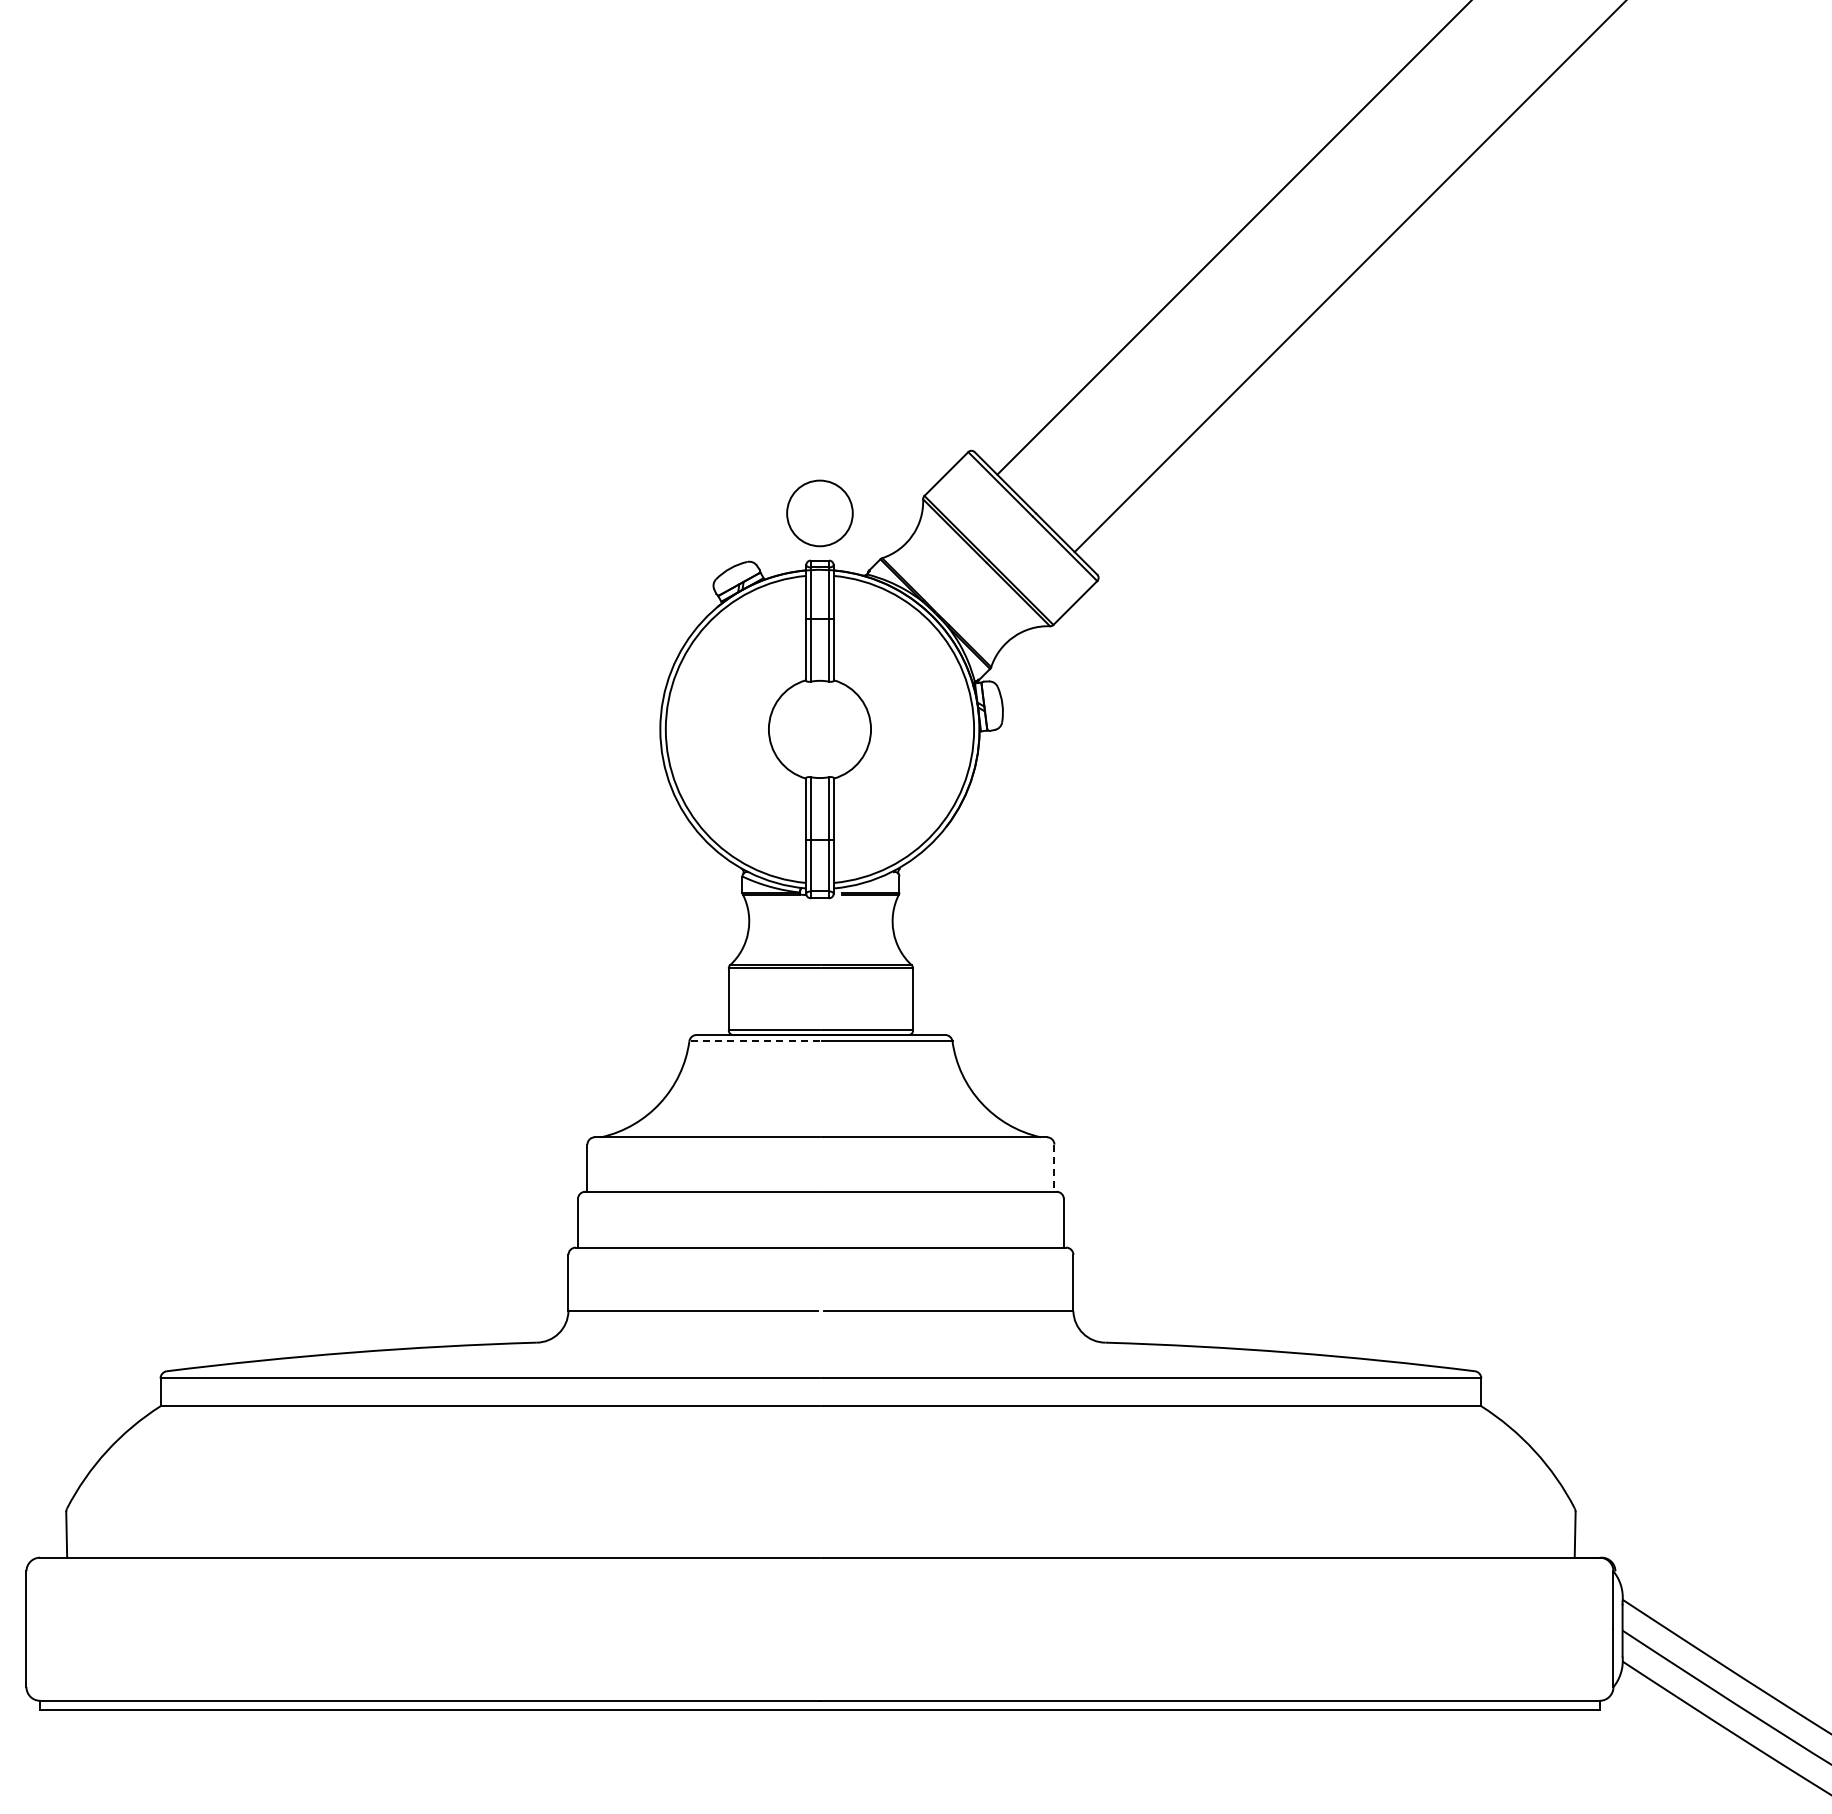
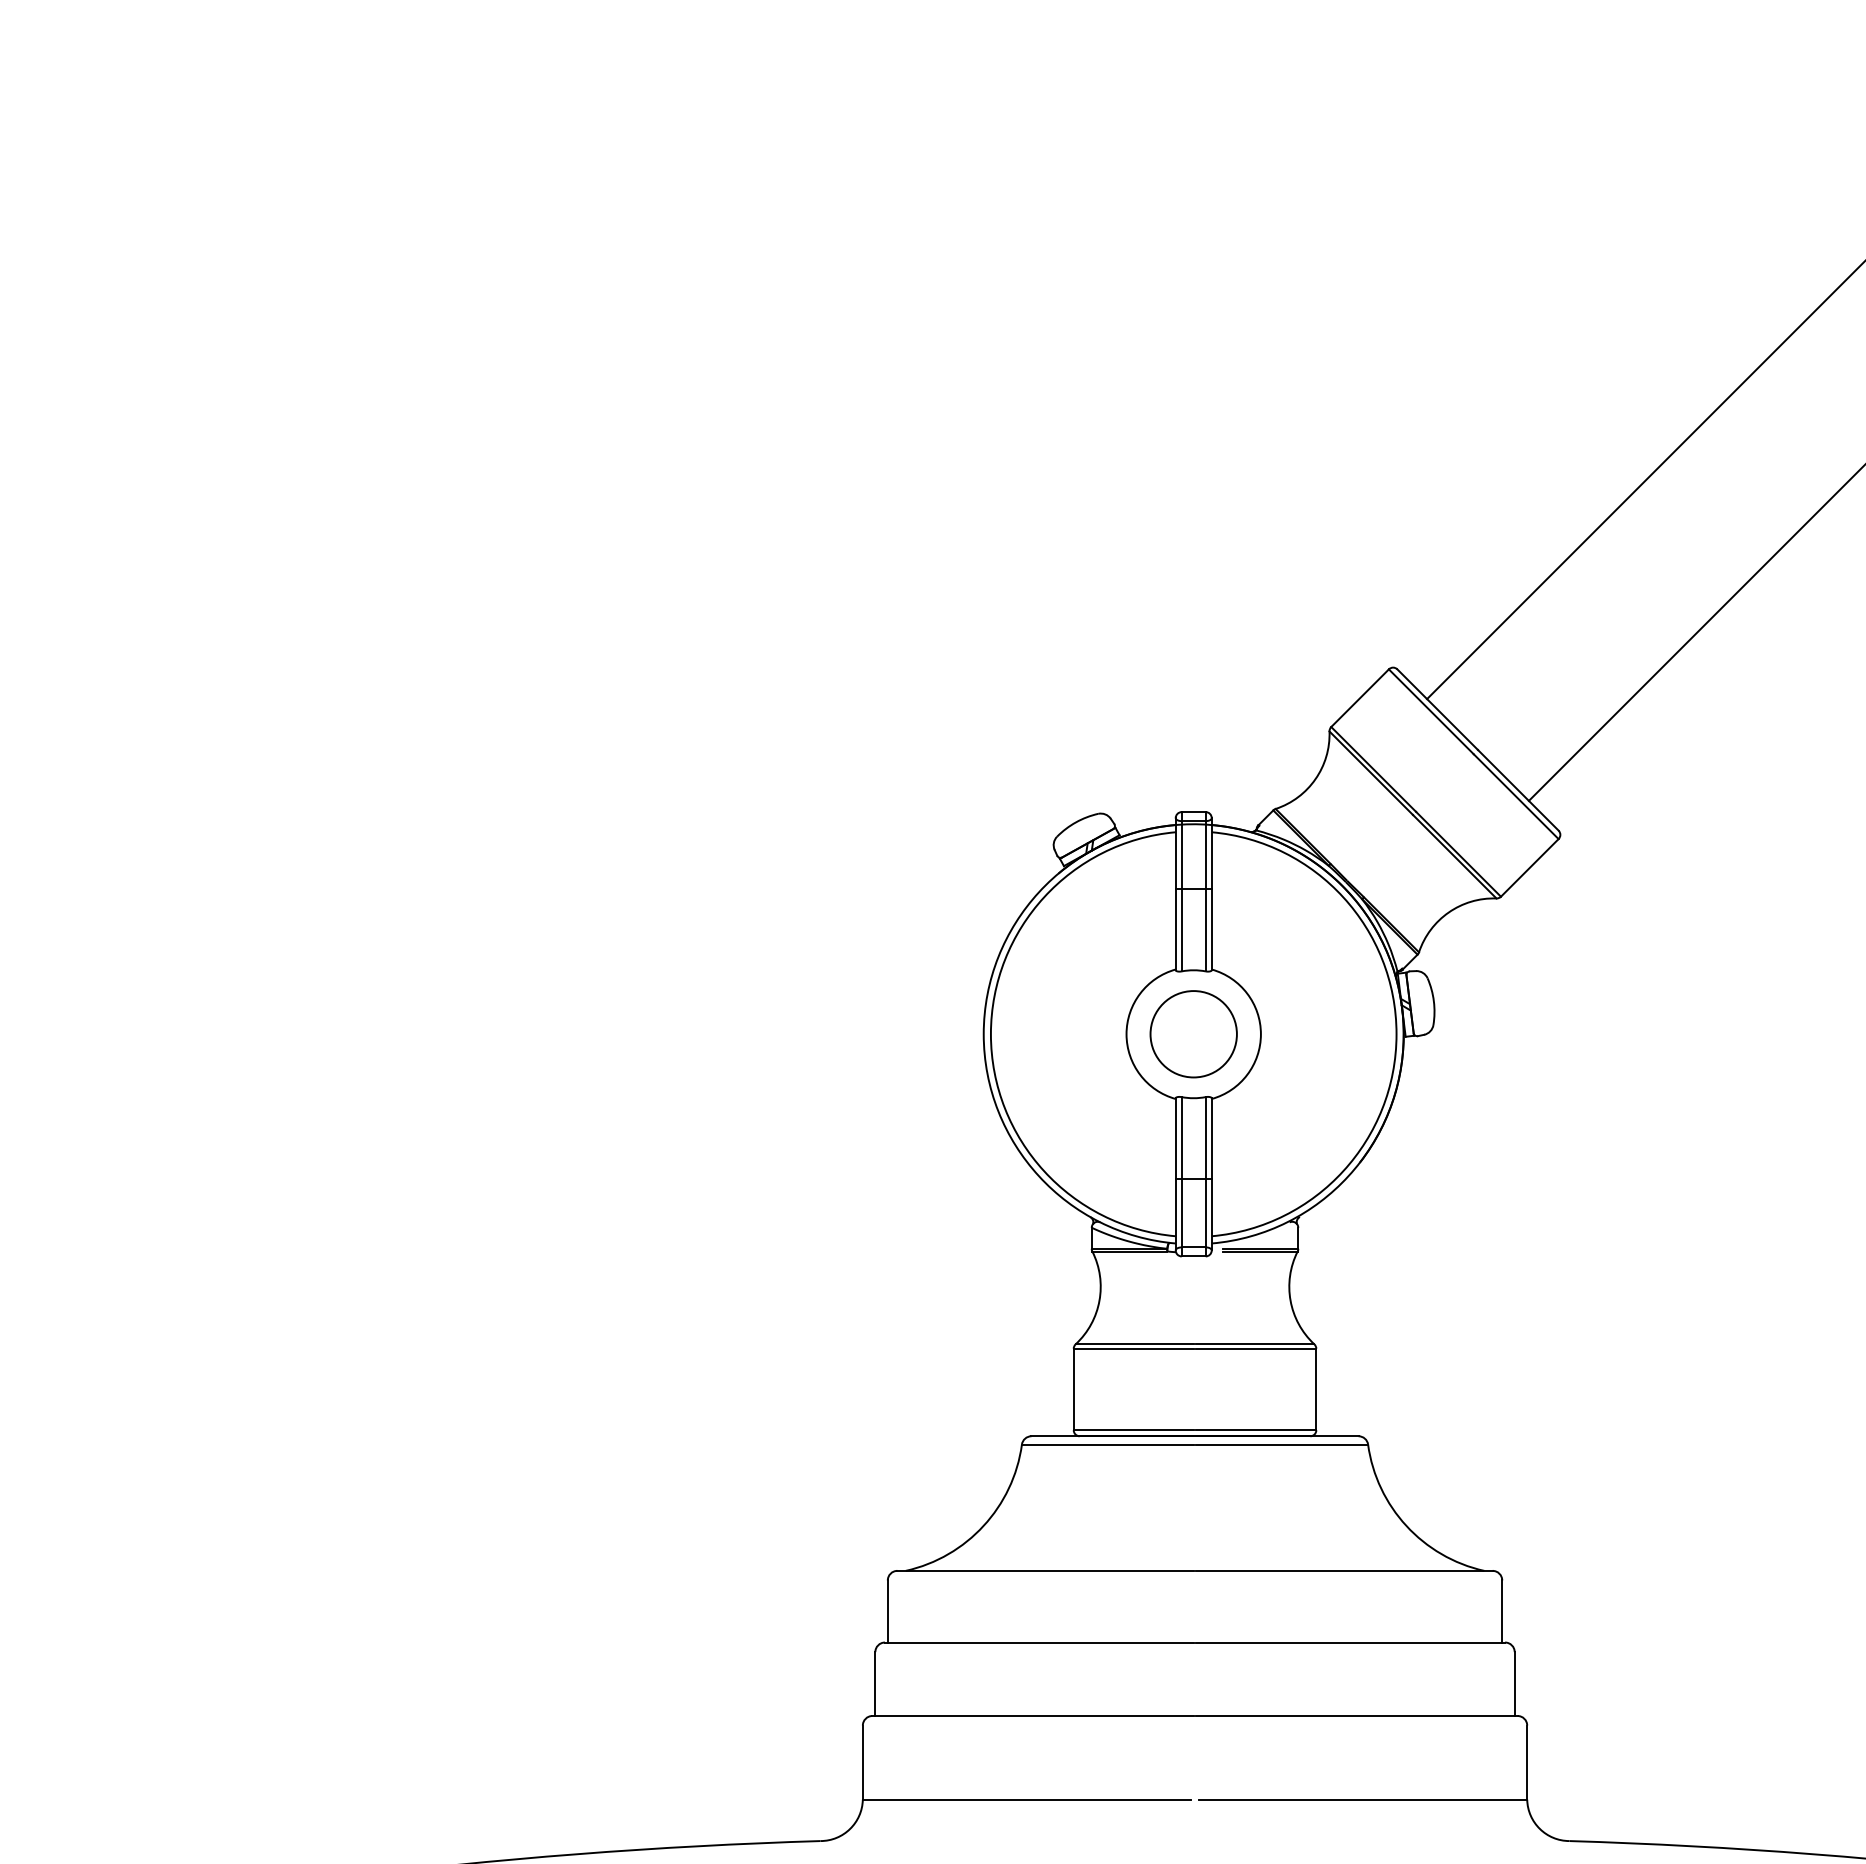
circle: (819, 513) -> (1193, 1034), moved
line: (754, 1041) -> (1107, 1444), dashed -> solid
line: (1054, 1168) -> (1502, 1611), dashed -> solid

